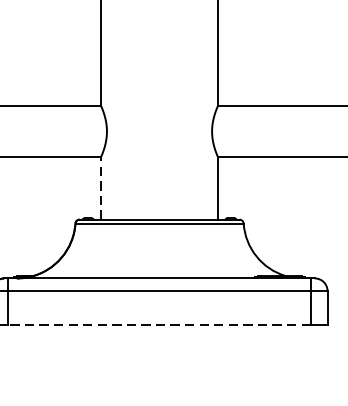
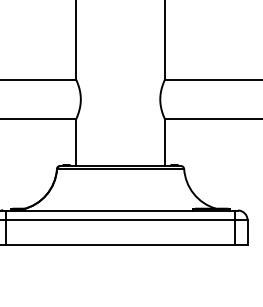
line: (101, 188) -> (76, 142), dashed -> solid
line: (159, 324) -> (120, 245), dashed -> solid

